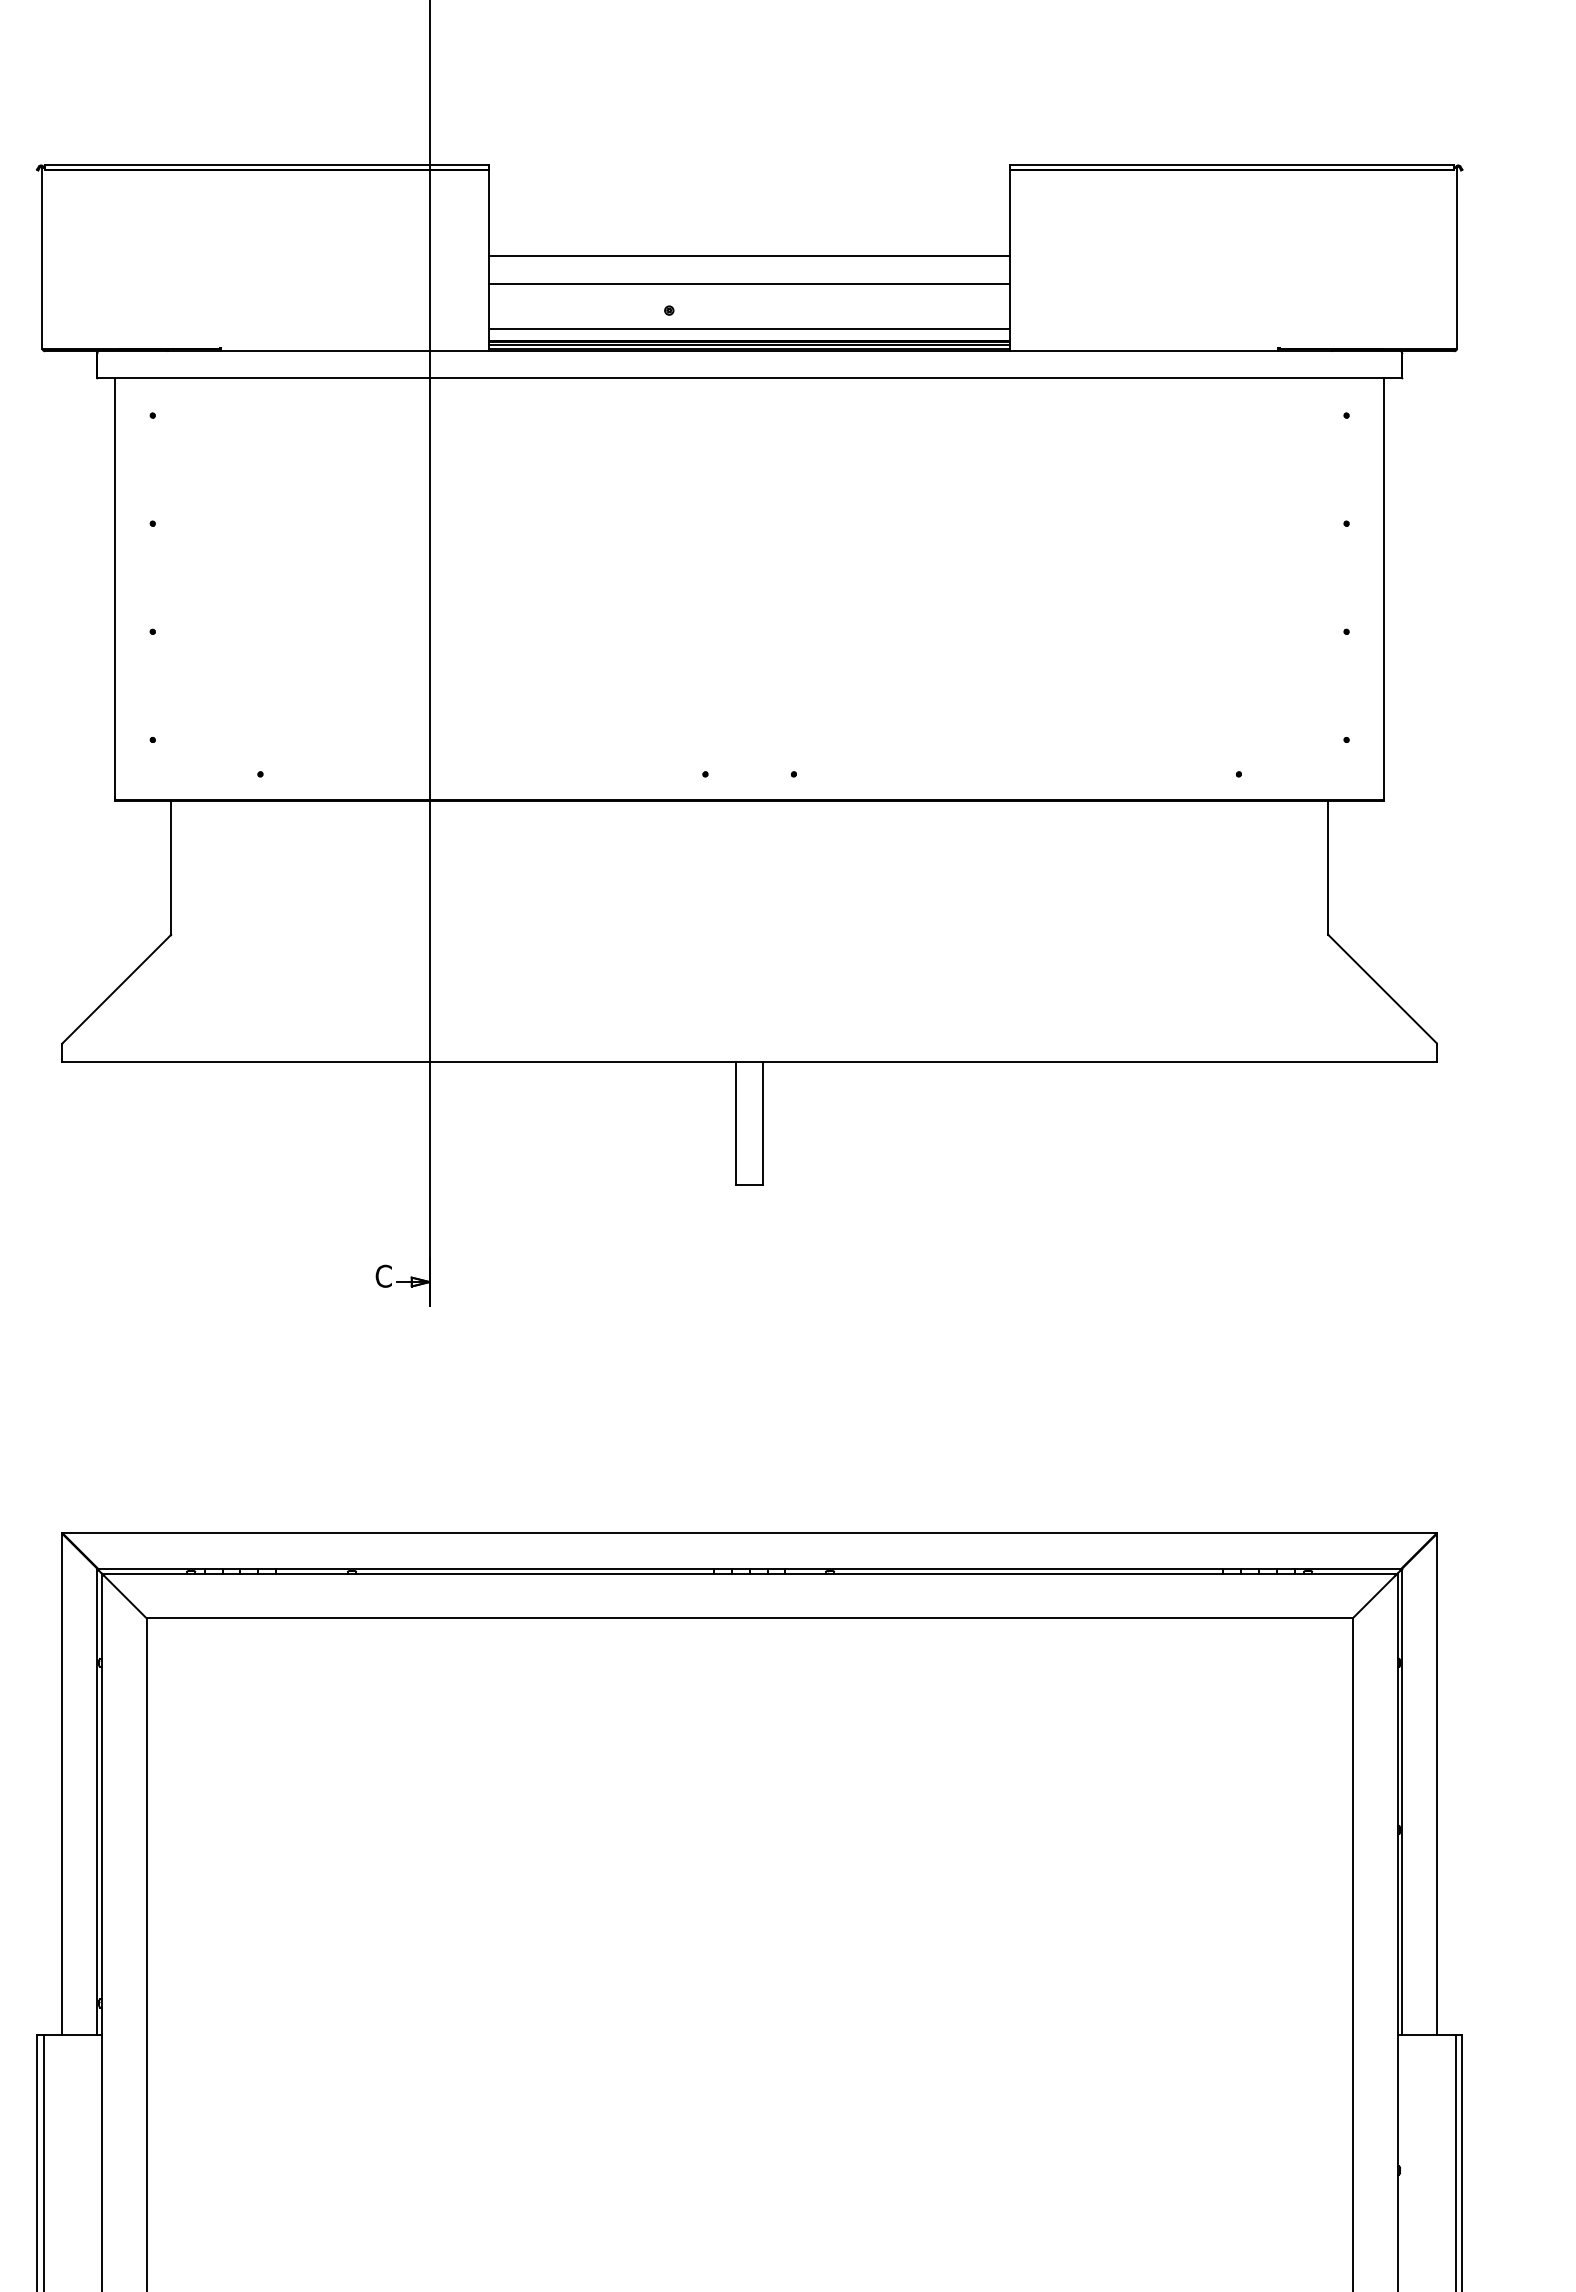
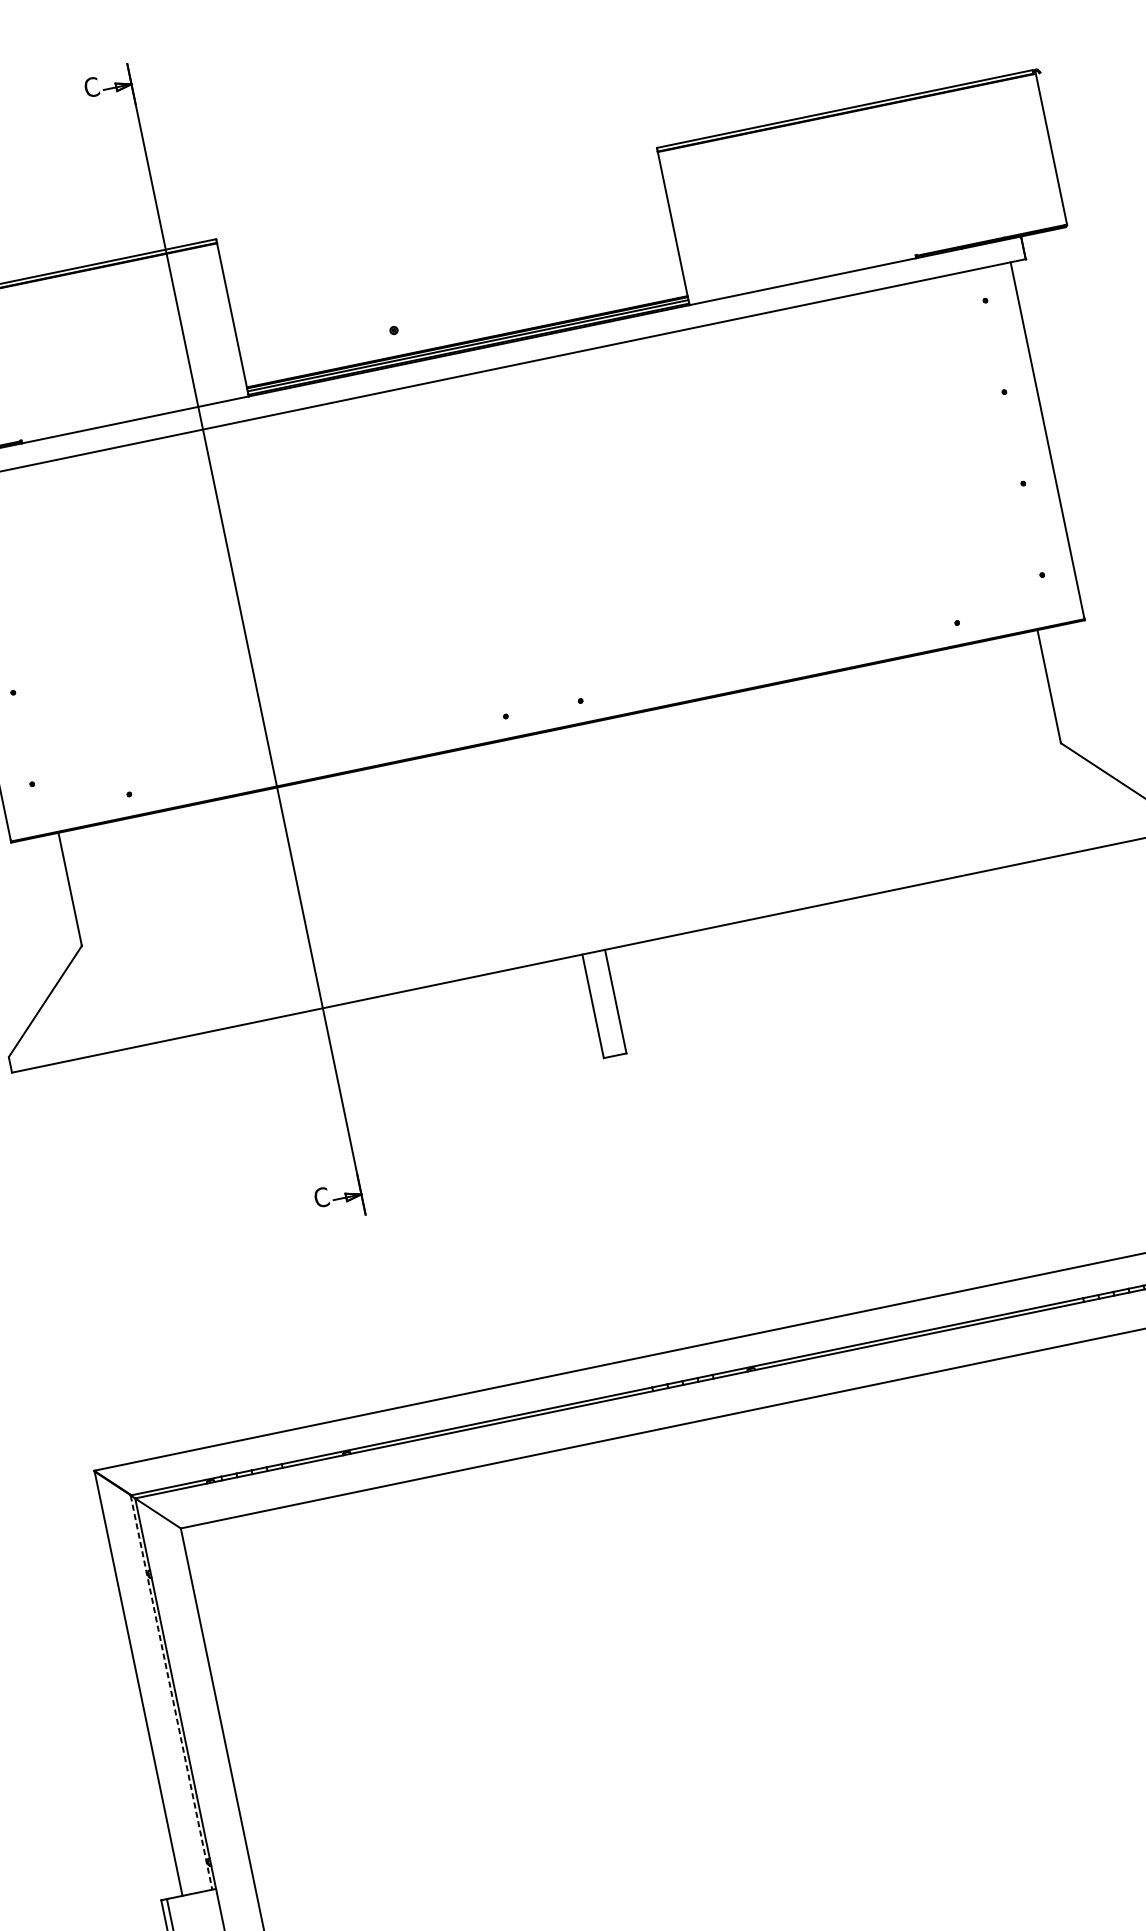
line: (749, 255) -> (452, 269), removed
line: (749, 283) -> (457, 293), removed
line: (749, 328) -> (465, 331), removed
line: (97, 1802) -> (171, 1692), solid -> dashed

